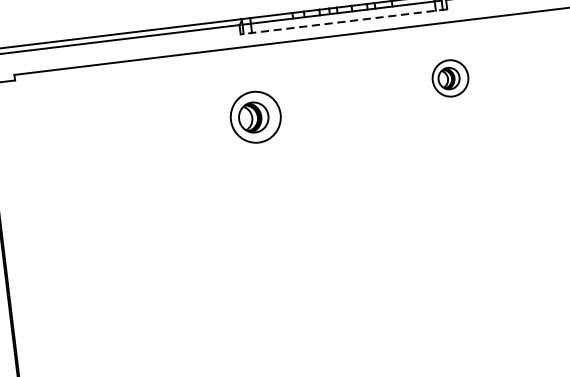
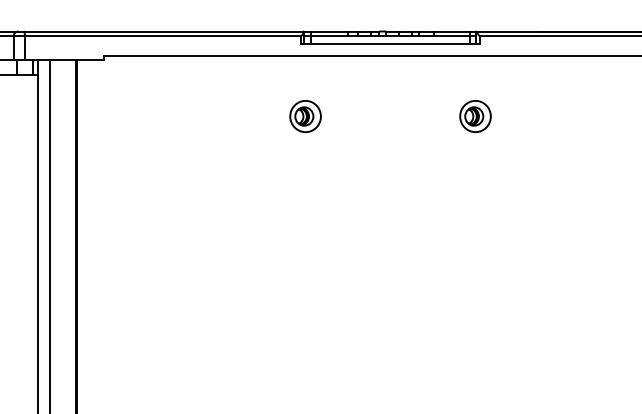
line: (343, 22) -> (390, 44), dashed -> solid
part: (450, 78) -> (475, 116), moved
part: (255, 117) -> (305, 116), size x0.71

